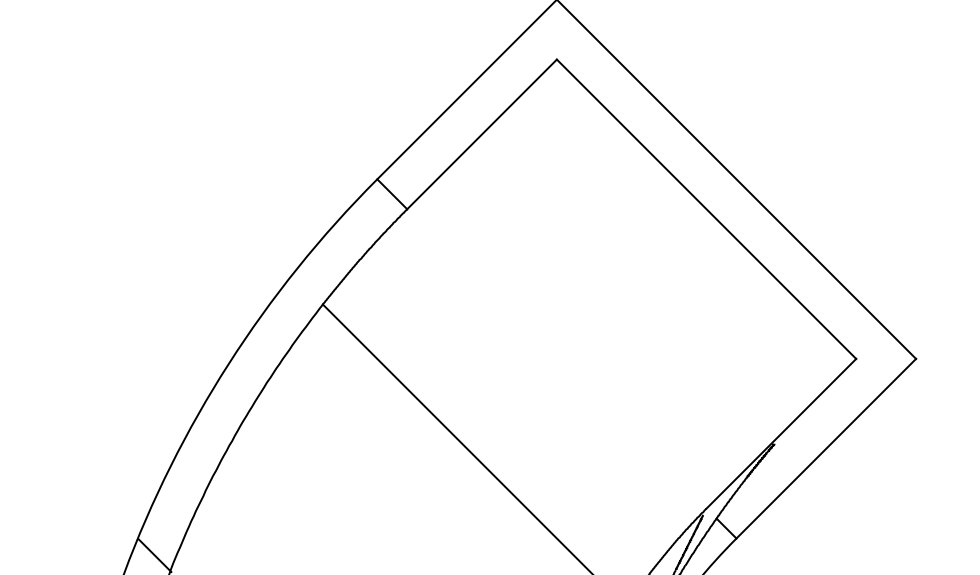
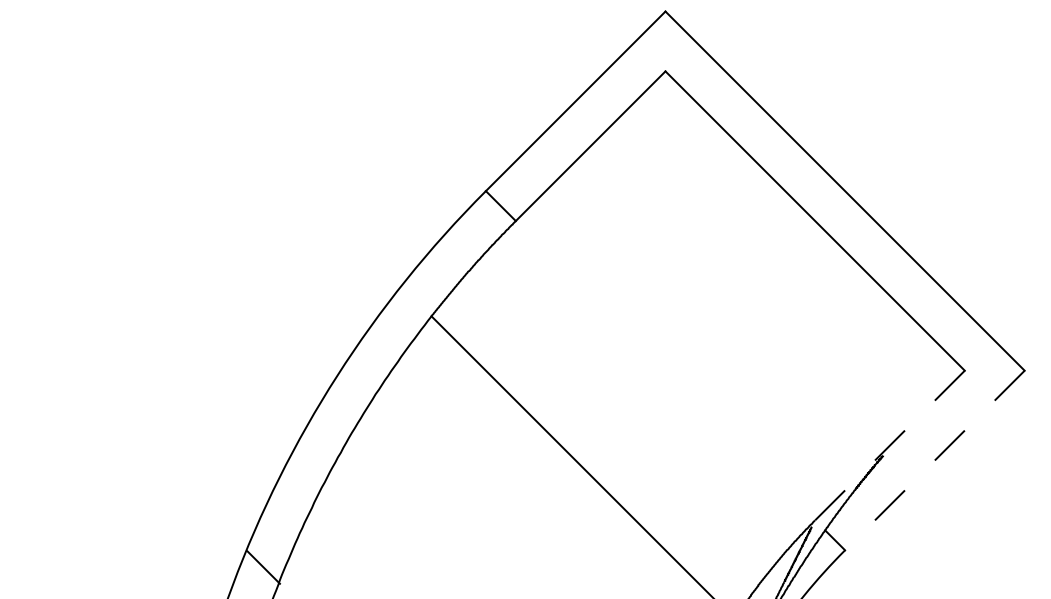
line: (780, 433) -> (889, 445), solid -> dashed
line: (825, 448) -> (934, 460), solid -> dashed

